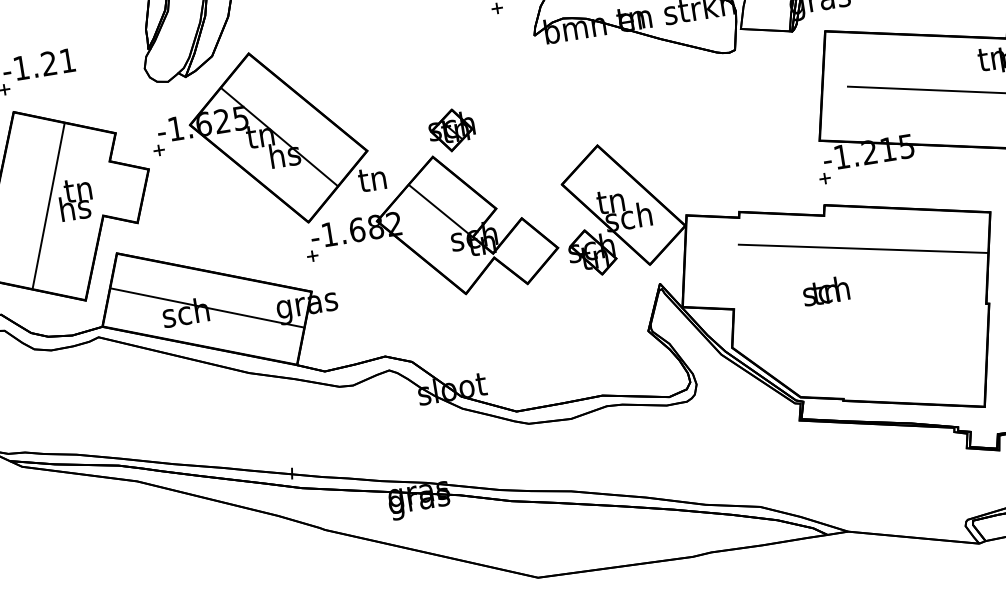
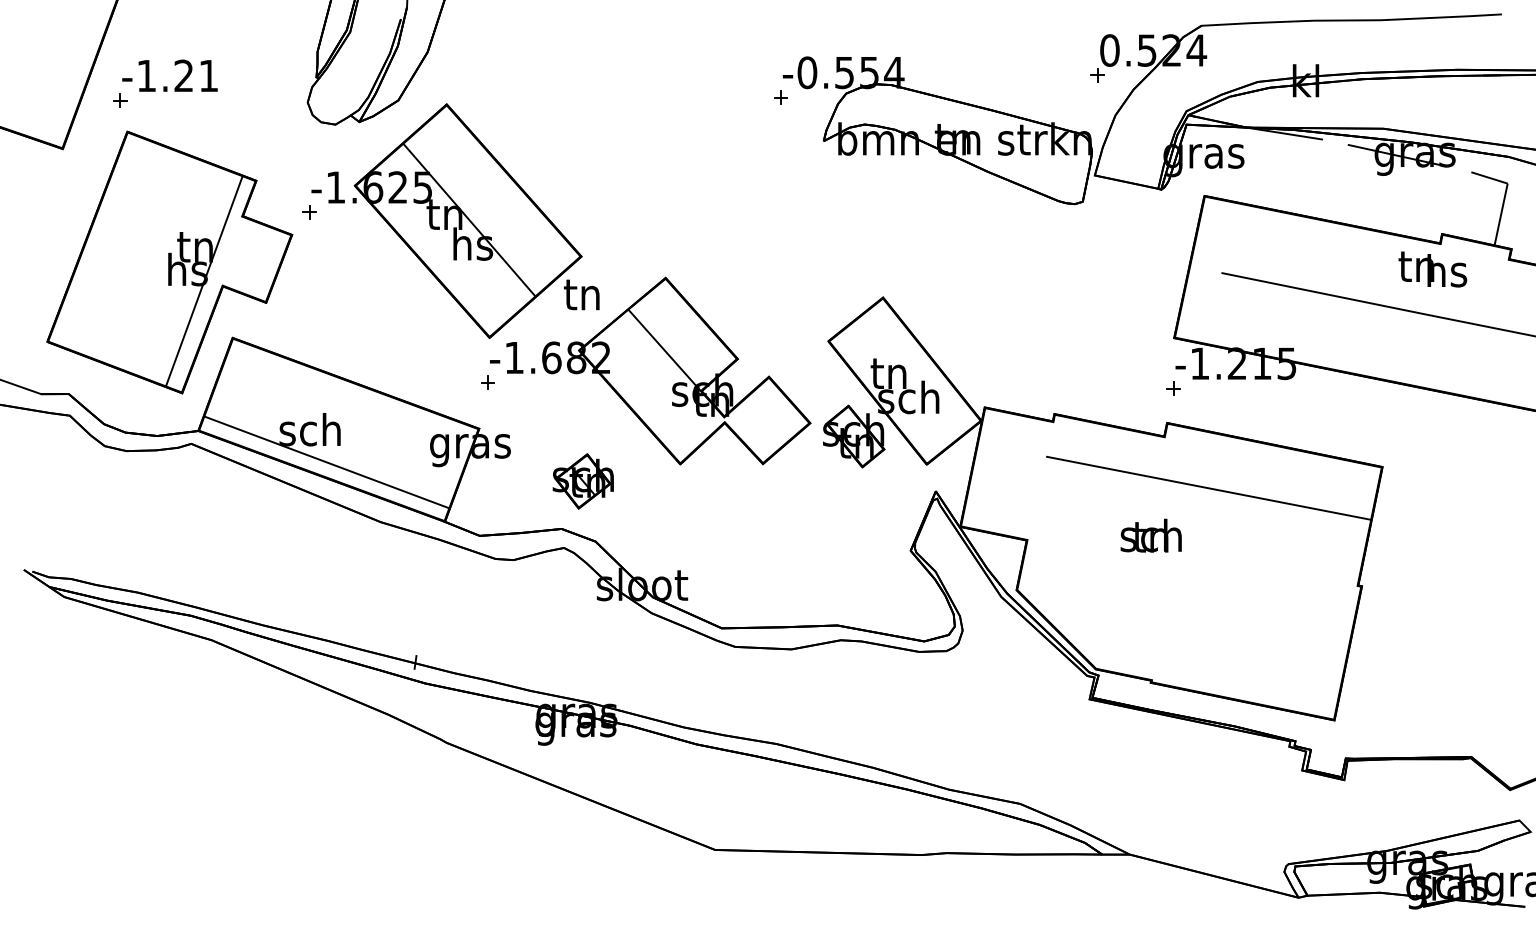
part: (451, 130) -> (582, 481), moved
line: (48, 205) -> (204, 280), moved
line: (207, 307) -> (326, 461), moved

